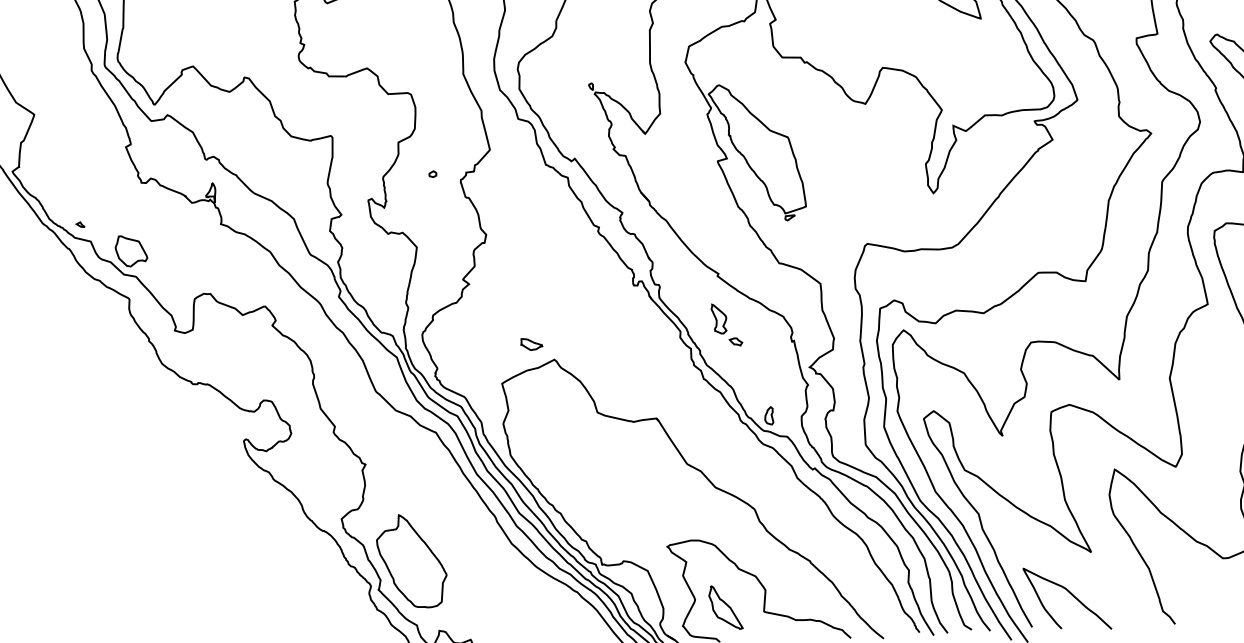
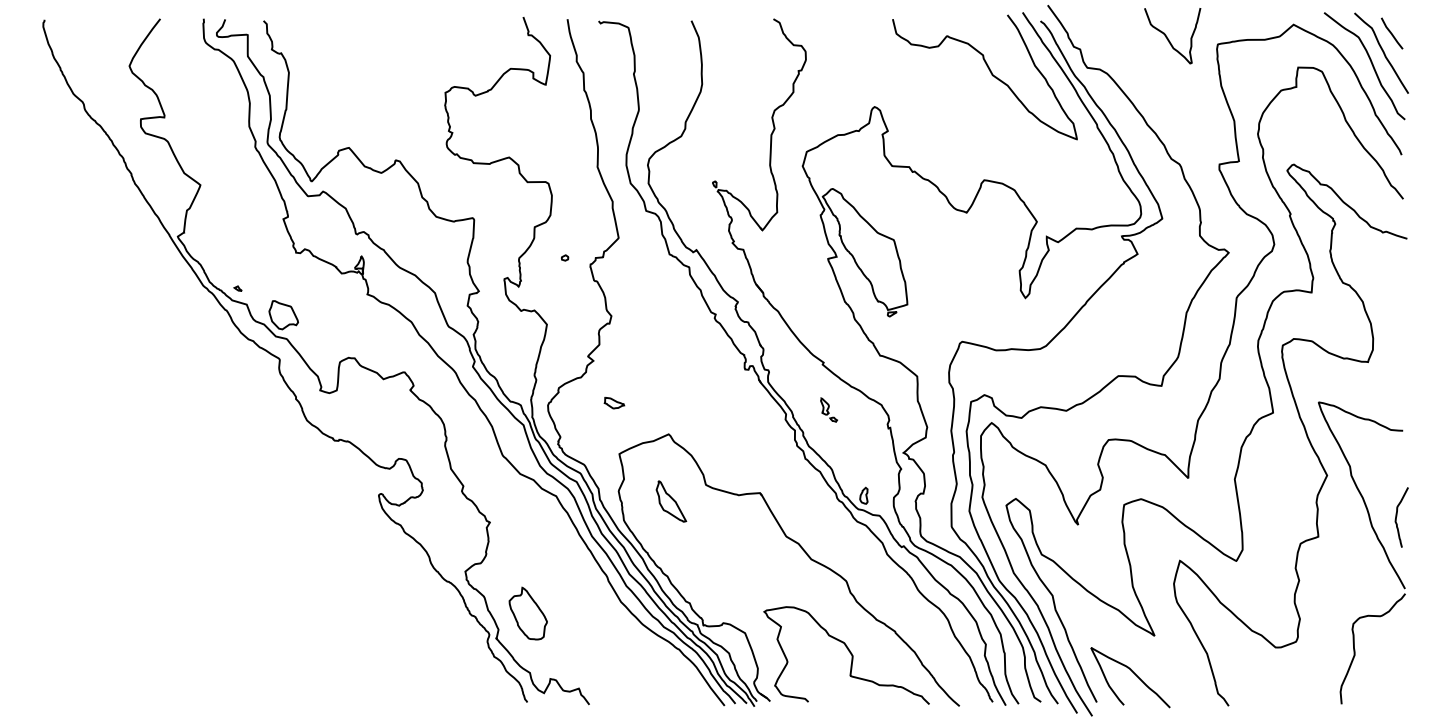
part: (726, 324) -> (828, 409), size x0.6
part: (531, 343) -> (614, 402), moved
part: (412, 561) -> (528, 613), size x0.6
part: (725, 607) -> (671, 501), moved

